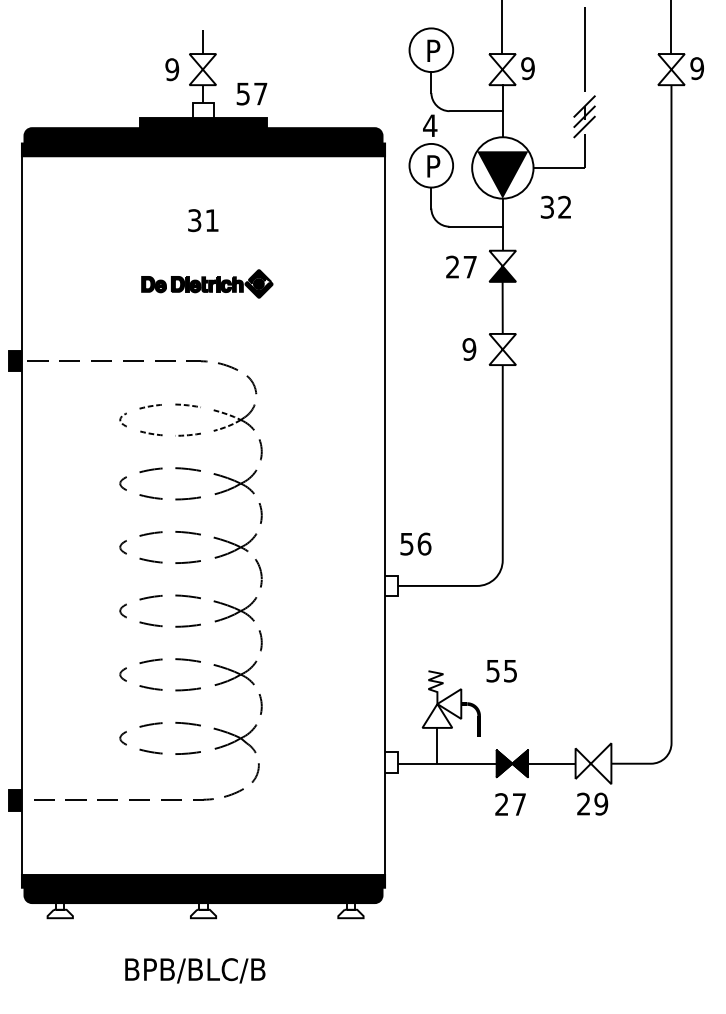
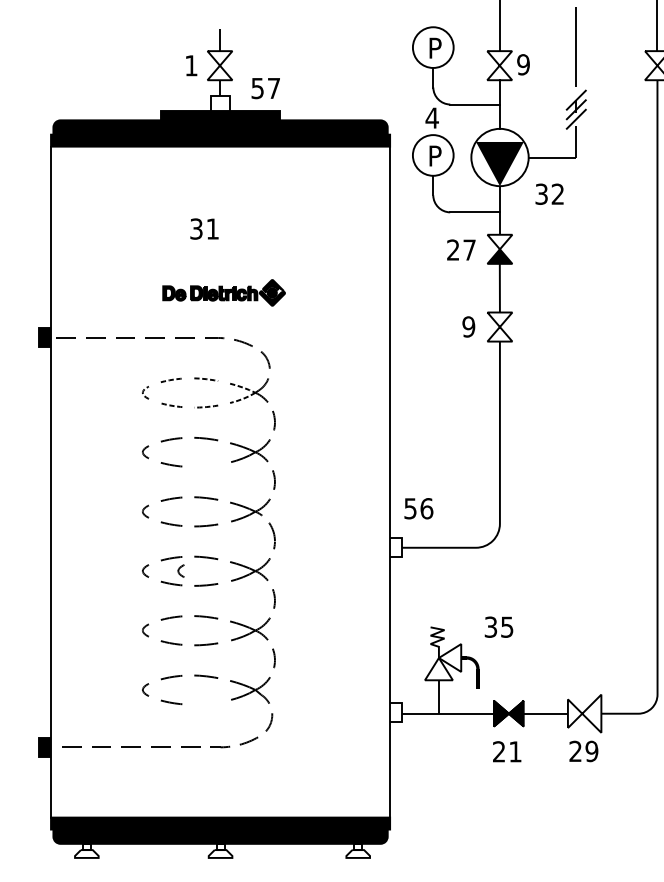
text: (172, 69) -> (191, 65), 9 -> 1
text: (203, 220) -> (204, 228), moved
part: (207, 283) -> (224, 292), moved
line: (187, 498) -> (205, 466), removed
curve: (159, 610) -> (179, 570), added
text: (493, 670) -> (491, 626), 55 -> 35
line: (187, 752) -> (205, 703), removed
text: (519, 804) -> (515, 751), 27 -> 21

